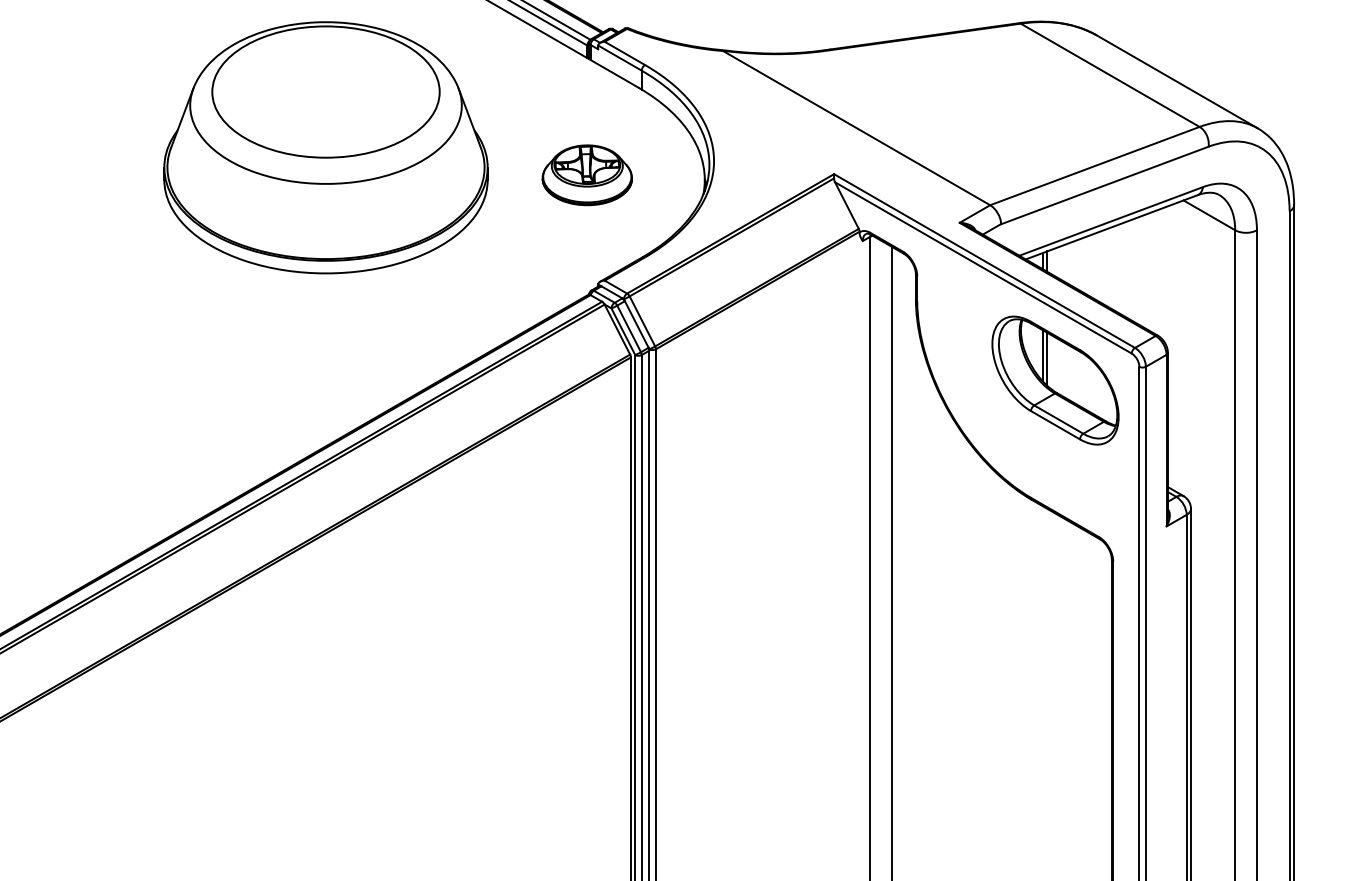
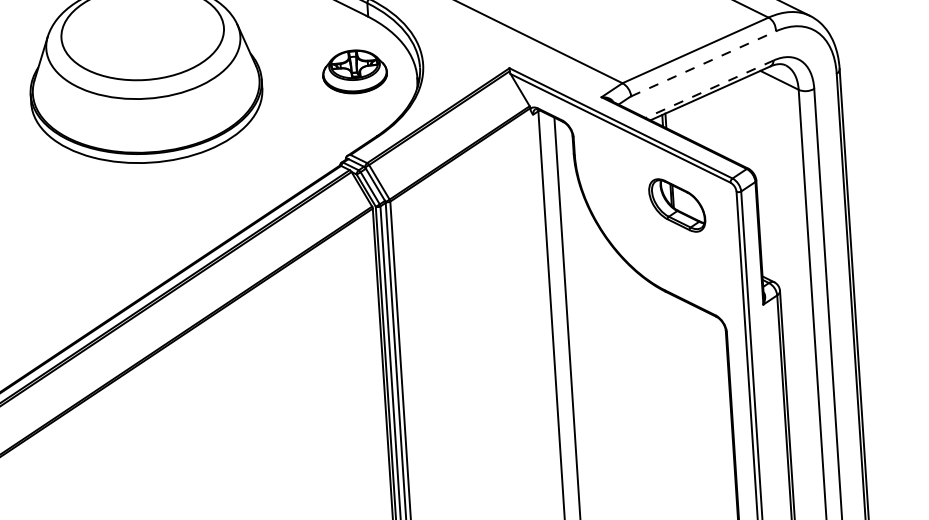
part: (586, 175) -> (354, 72), moved
line: (1104, 185) -> (703, 63), solid -> dashed
line: (1111, 221) -> (709, 89), solid -> dashed
part: (1055, 380) -> (677, 205), size x0.6

